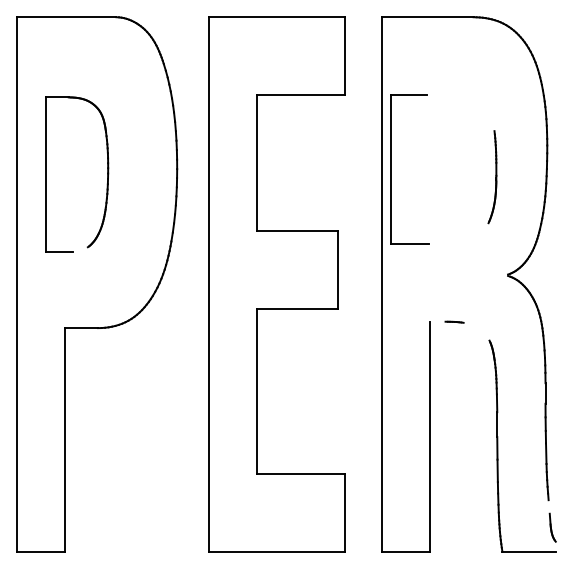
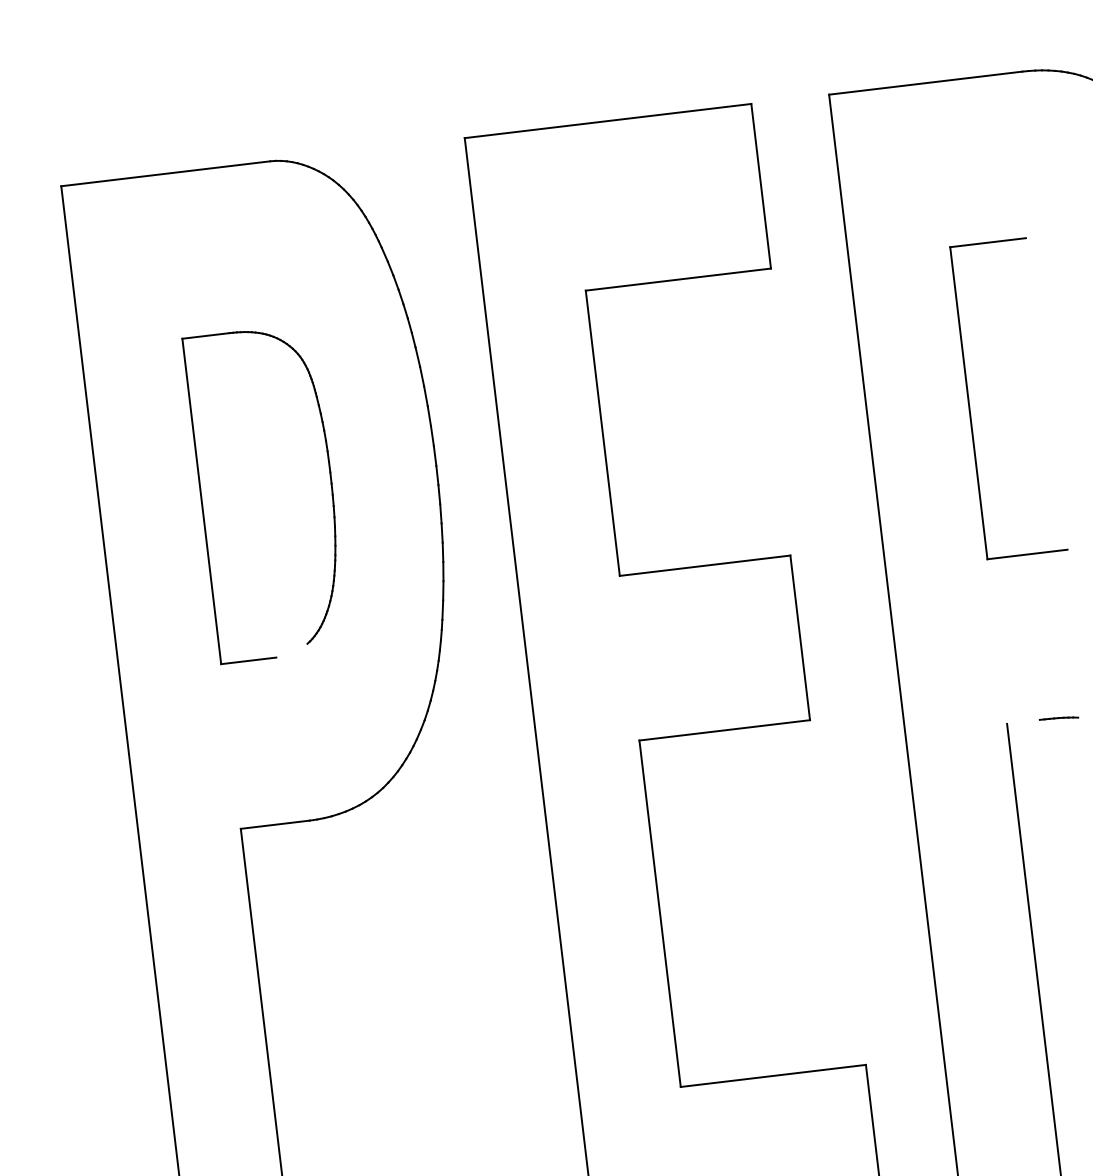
part: (391, 169) -> (969, 403), moved
part: (107, 174) -> (330, 485), moved

